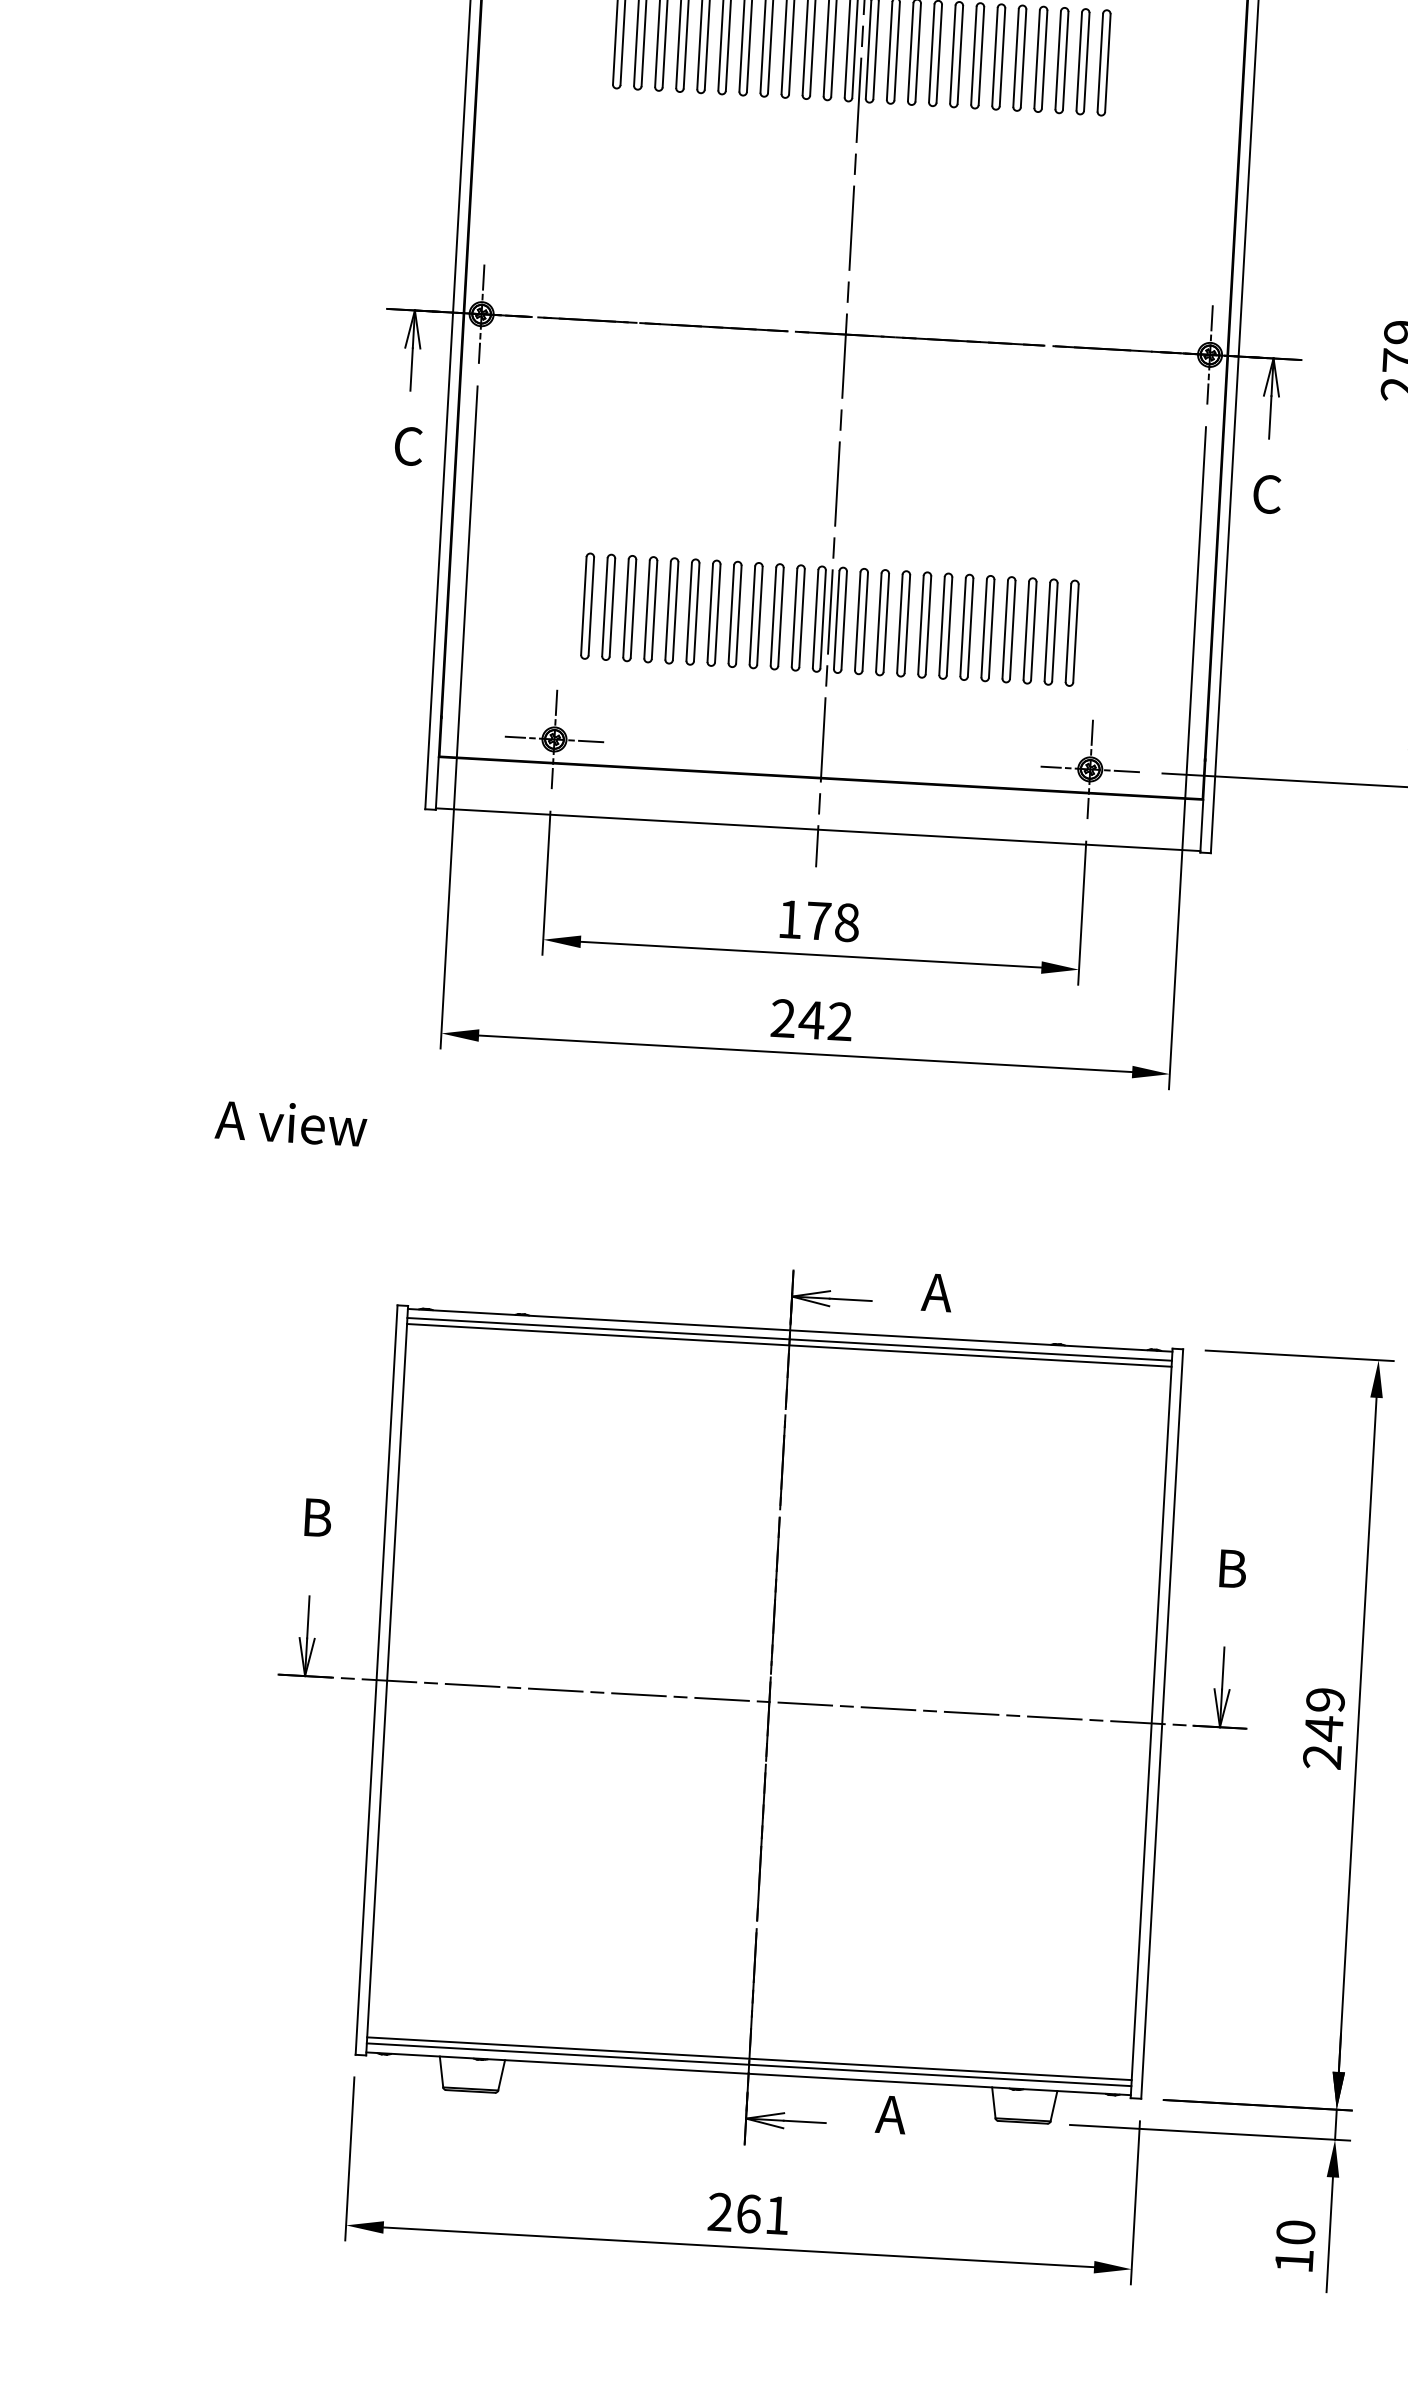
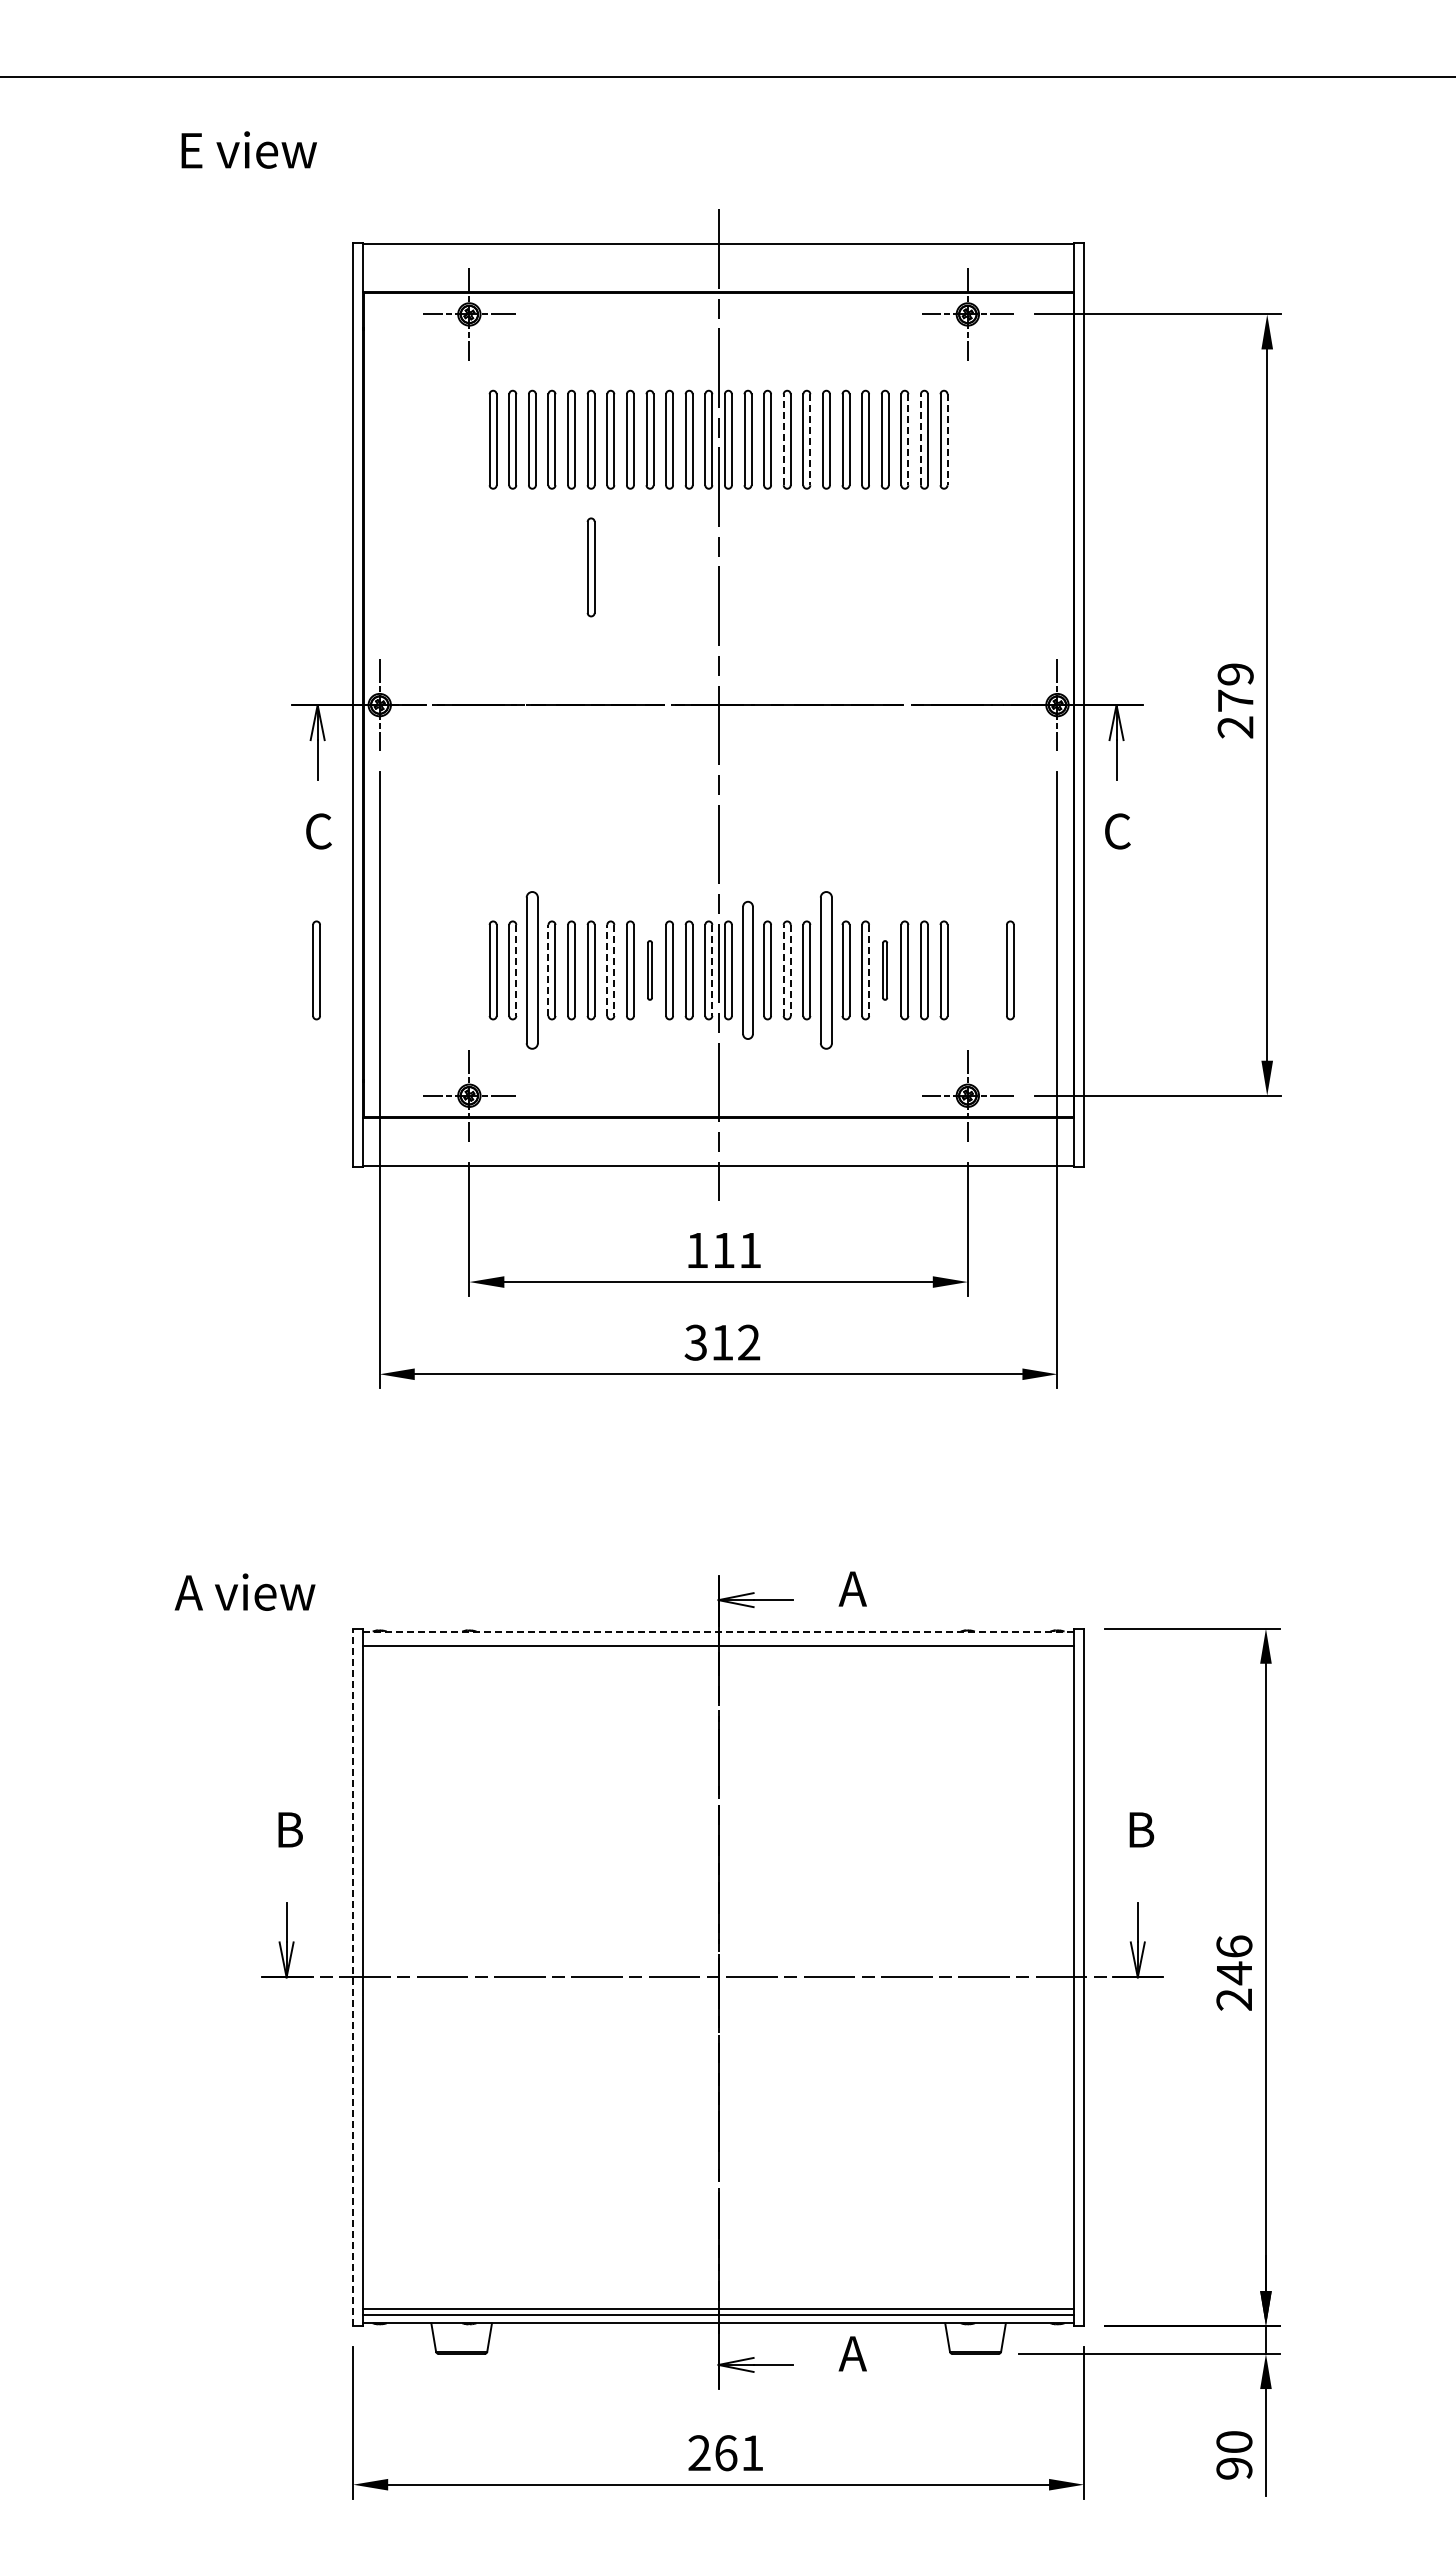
line: (931, 52) -> (783, 439), solid -> dashed
line: (960, 54) -> (810, 439), solid -> dashed
line: (1065, 60) -> (908, 439), solid -> dashed
line: (1078, 61) -> (920, 439), solid -> dashed
line: (1107, 62) -> (947, 439), solid -> dashed
part: (716, 178) -> (590, 567), added
part: (397, 595) -> (316, 970), added
line: (612, 607) -> (516, 970), solid -> dashed
part: (629, 608) -> (532, 970), size x1.6
line: (647, 609) -> (548, 970), solid -> dashed
line: (710, 613) -> (607, 970), solid -> dashed
line: (718, 613) -> (614, 970), solid -> dashed
part: (755, 615) -> (649, 970), size x0.6
line: (823, 619) -> (712, 970), solid -> dashed
part: (860, 621) -> (747, 970), size x1.4
line: (899, 623) -> (783, 970), solid -> dashed
line: (907, 624) -> (790, 970), solid -> dashed
part: (945, 626) -> (826, 970), size x1.6
line: (992, 628) -> (869, 970), solid -> dashed
part: (1008, 629) -> (884, 970), size x0.6
part: (1143, 637) -> (1010, 970), added
text: (833, 921) -> (737, 1250), 178 -> 111
text: (797, 1019) -> (709, 1342), 242 -> 312
text: (290, 1122) -> (244, 1591), moved
line: (790, 1330) -> (718, 1631), solid -> dashed
line: (789, 1338) -> (718, 1639), removed
line: (376, 1680) -> (353, 1977), solid -> dashed
text: (1325, 1699) -> (1234, 1946), 249 -> 246
text: (1294, 2260) -> (1234, 2468), 10 -> 90

